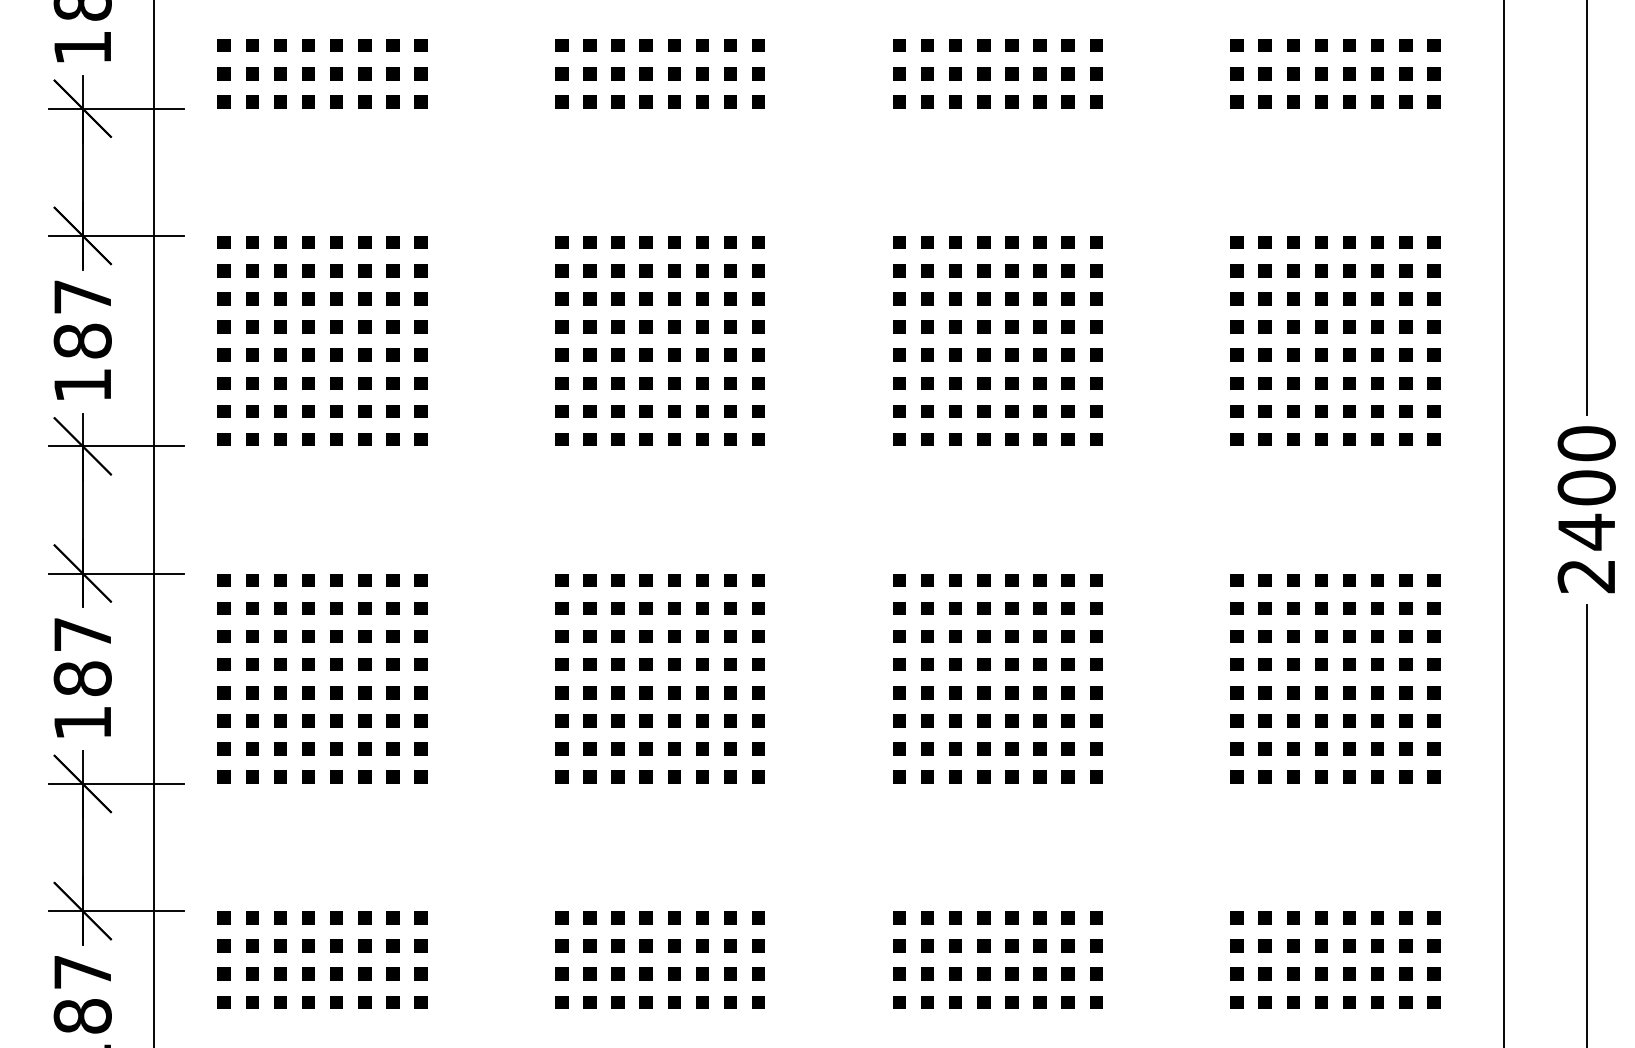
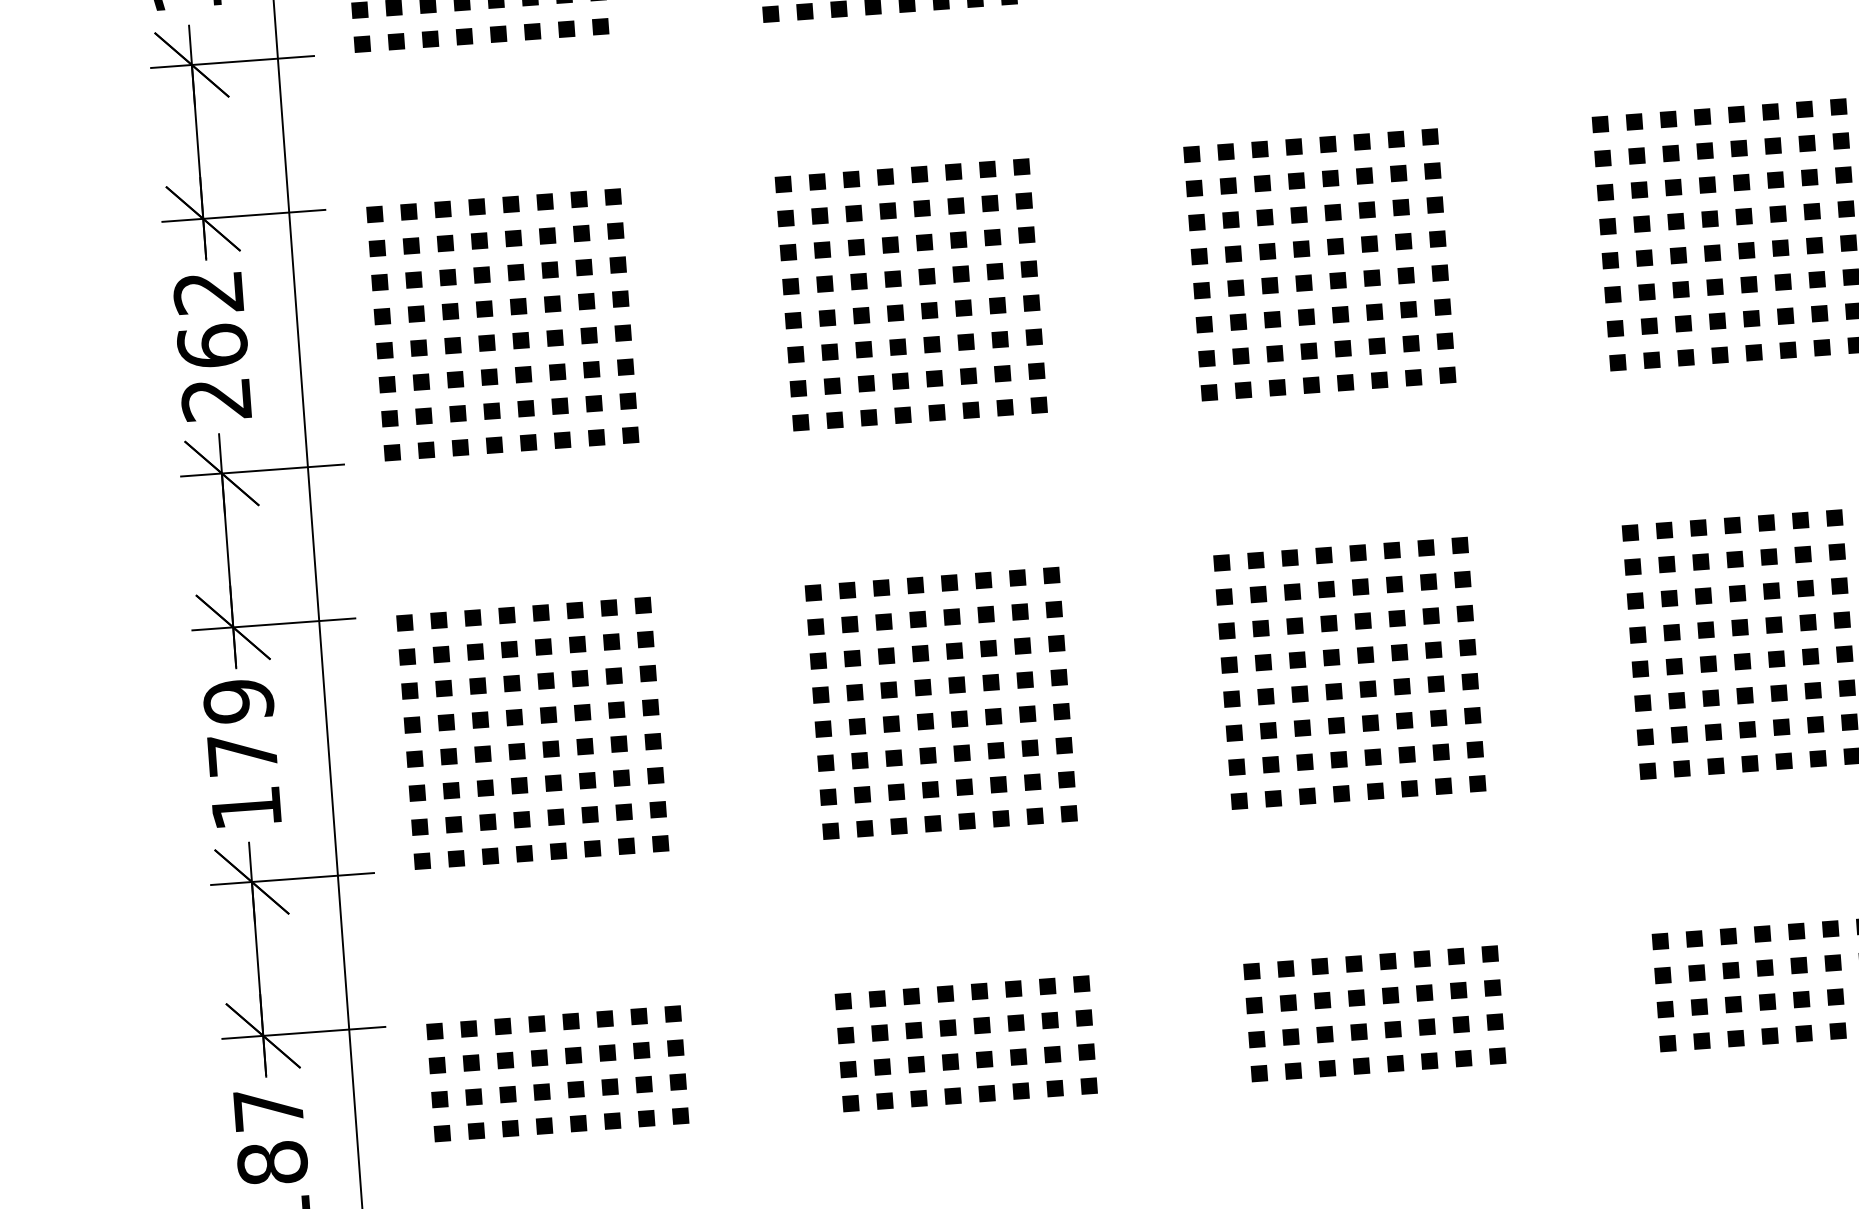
text: (82, 341) -> (212, 346), 187 -> 262
text: (82, 656) -> (240, 727), 187 -> 179

